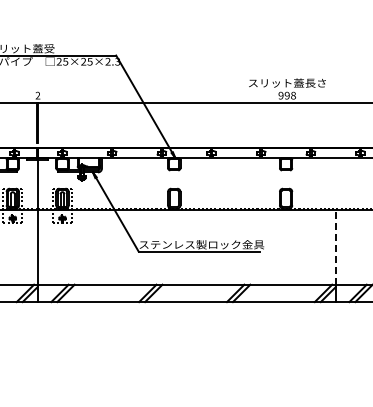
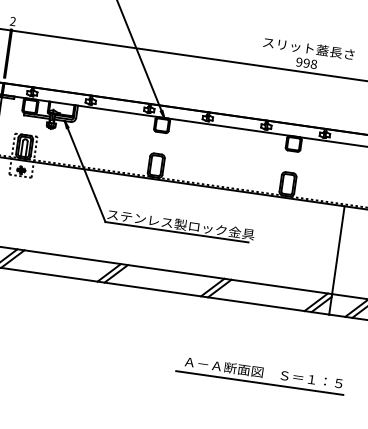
line: (335, 246) -> (338, 249), dashed -> solid
part: (285, 360) -> (260, 374), added

